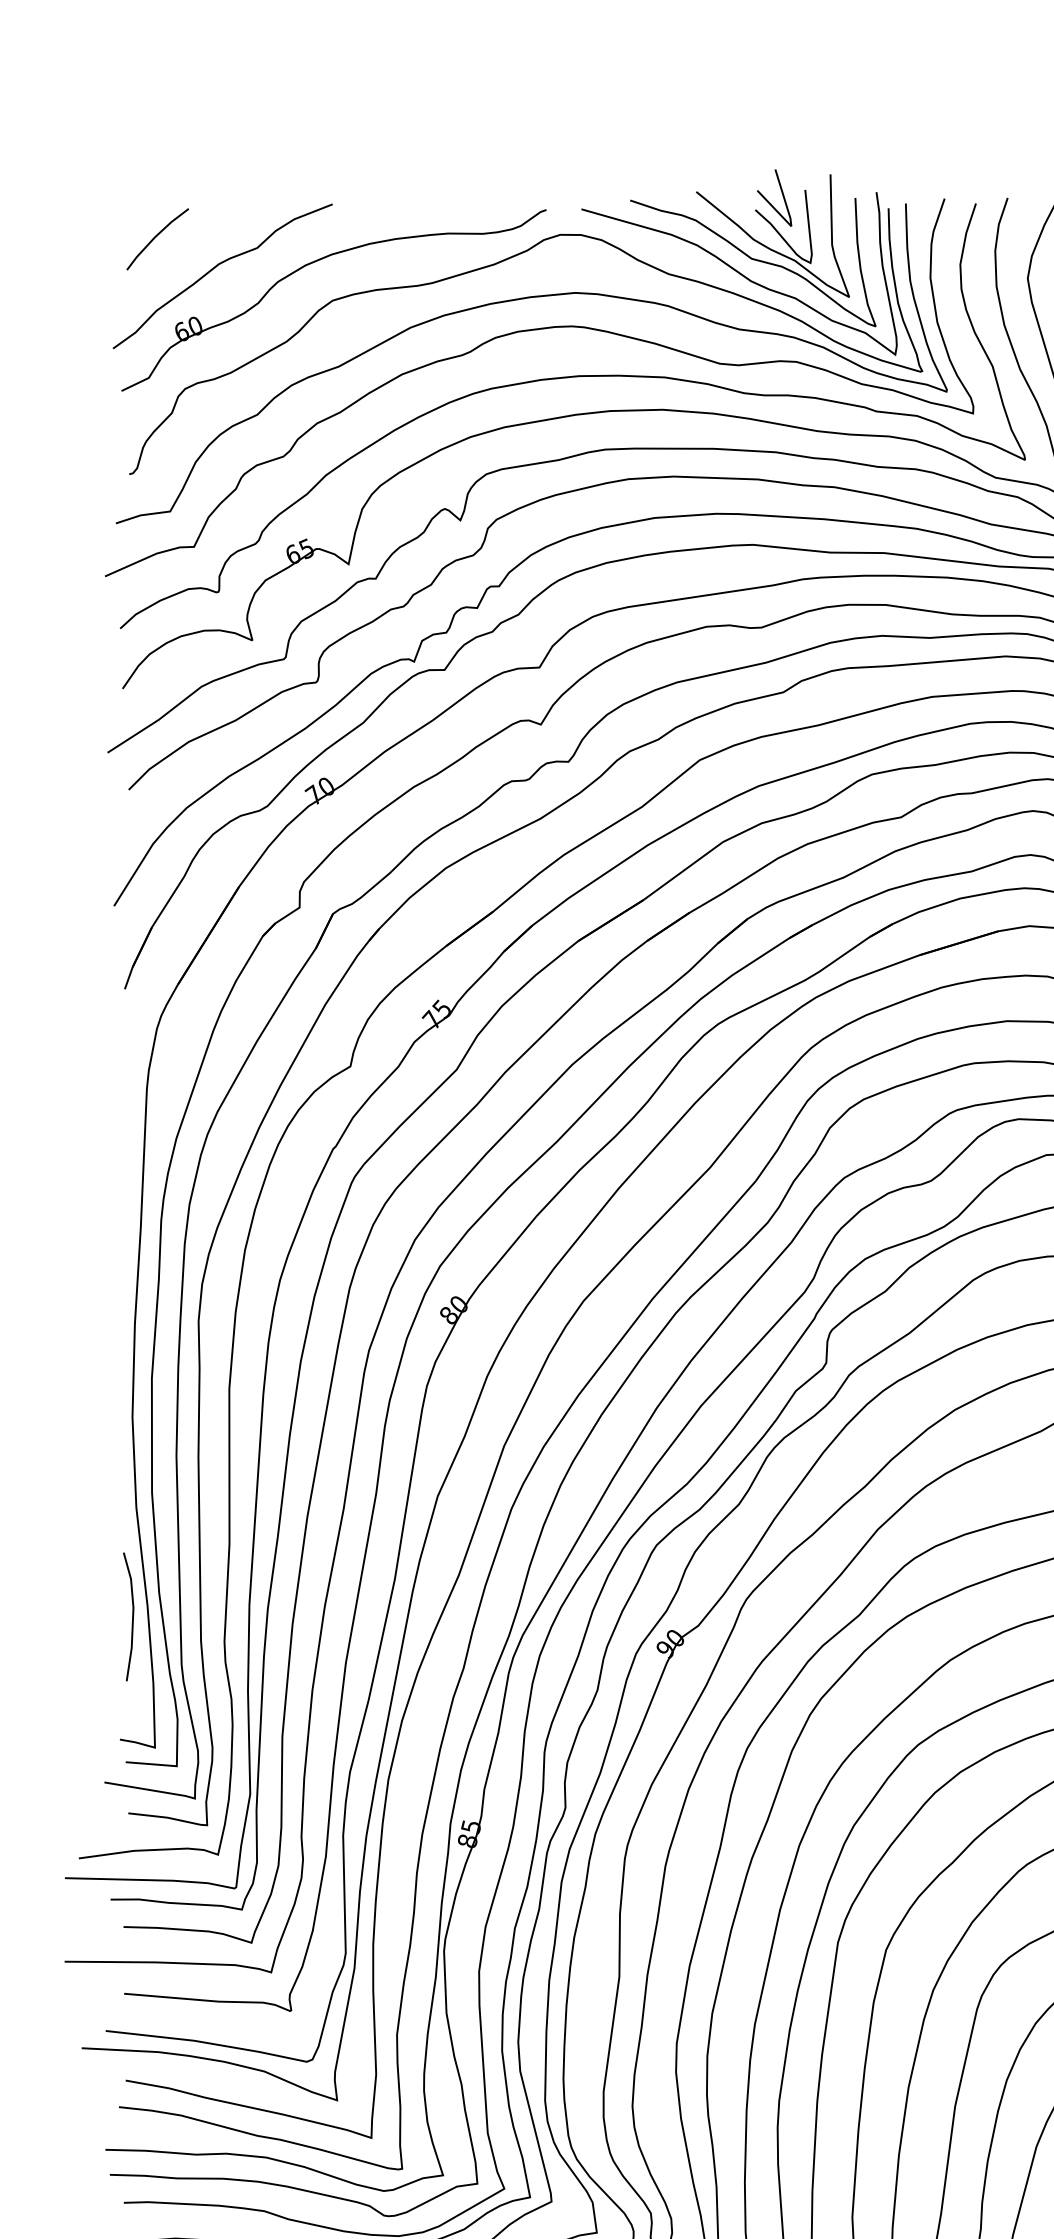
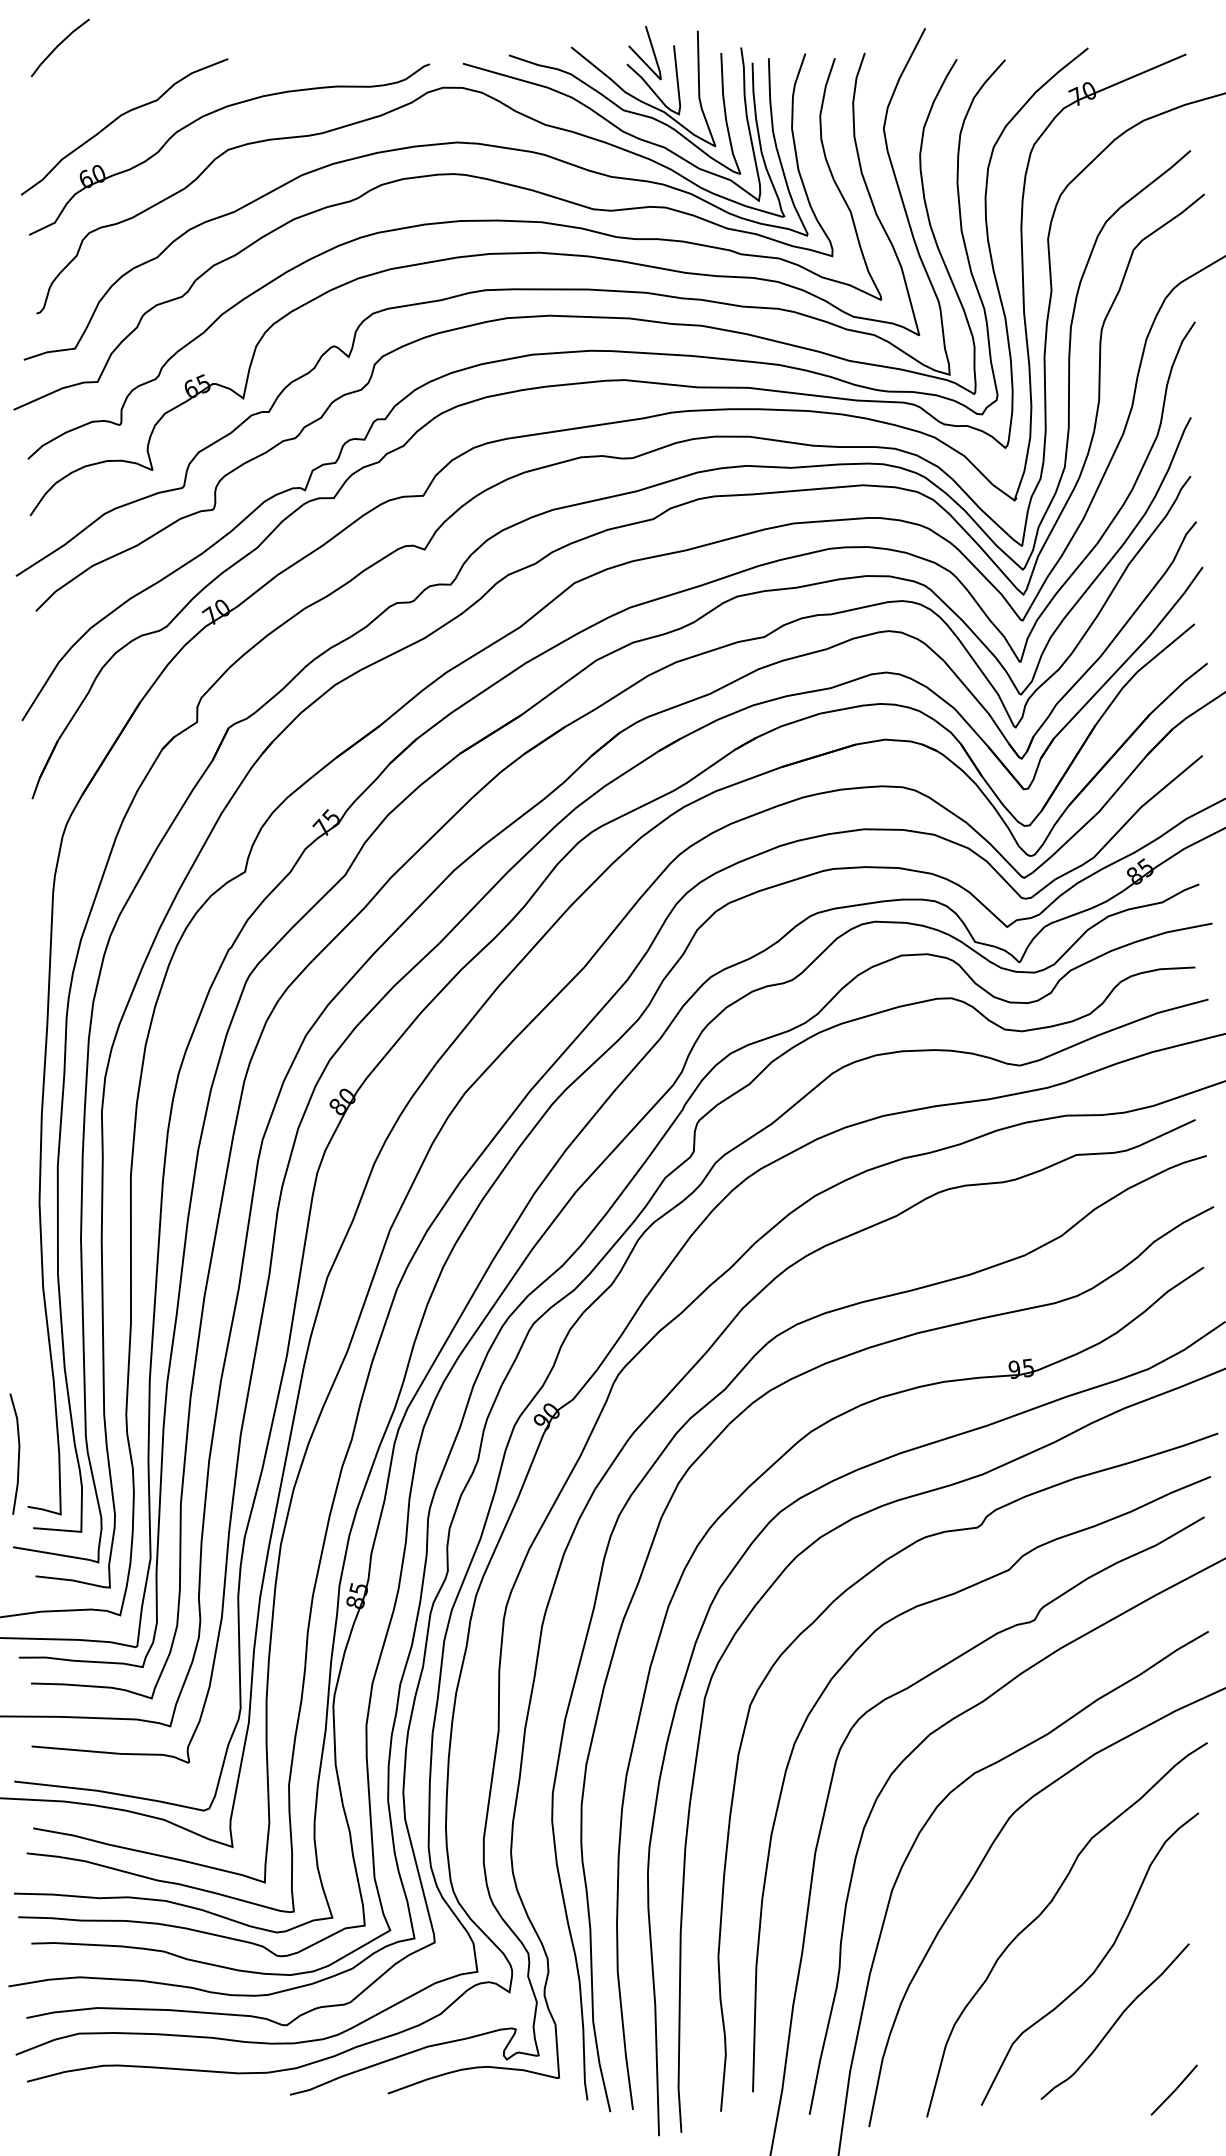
line: (155, 237) -> (58, 46), moved
line: (132, 1616) -> (18, 1453), moved

